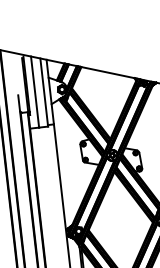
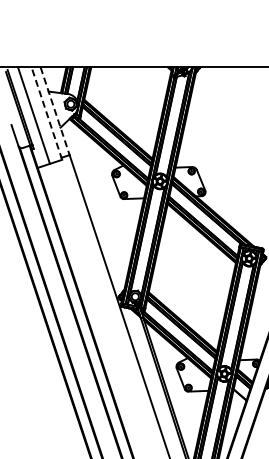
line: (43, 92) -> (46, 113), solid -> dashed
line: (50, 92) -> (55, 111), solid -> dashed

